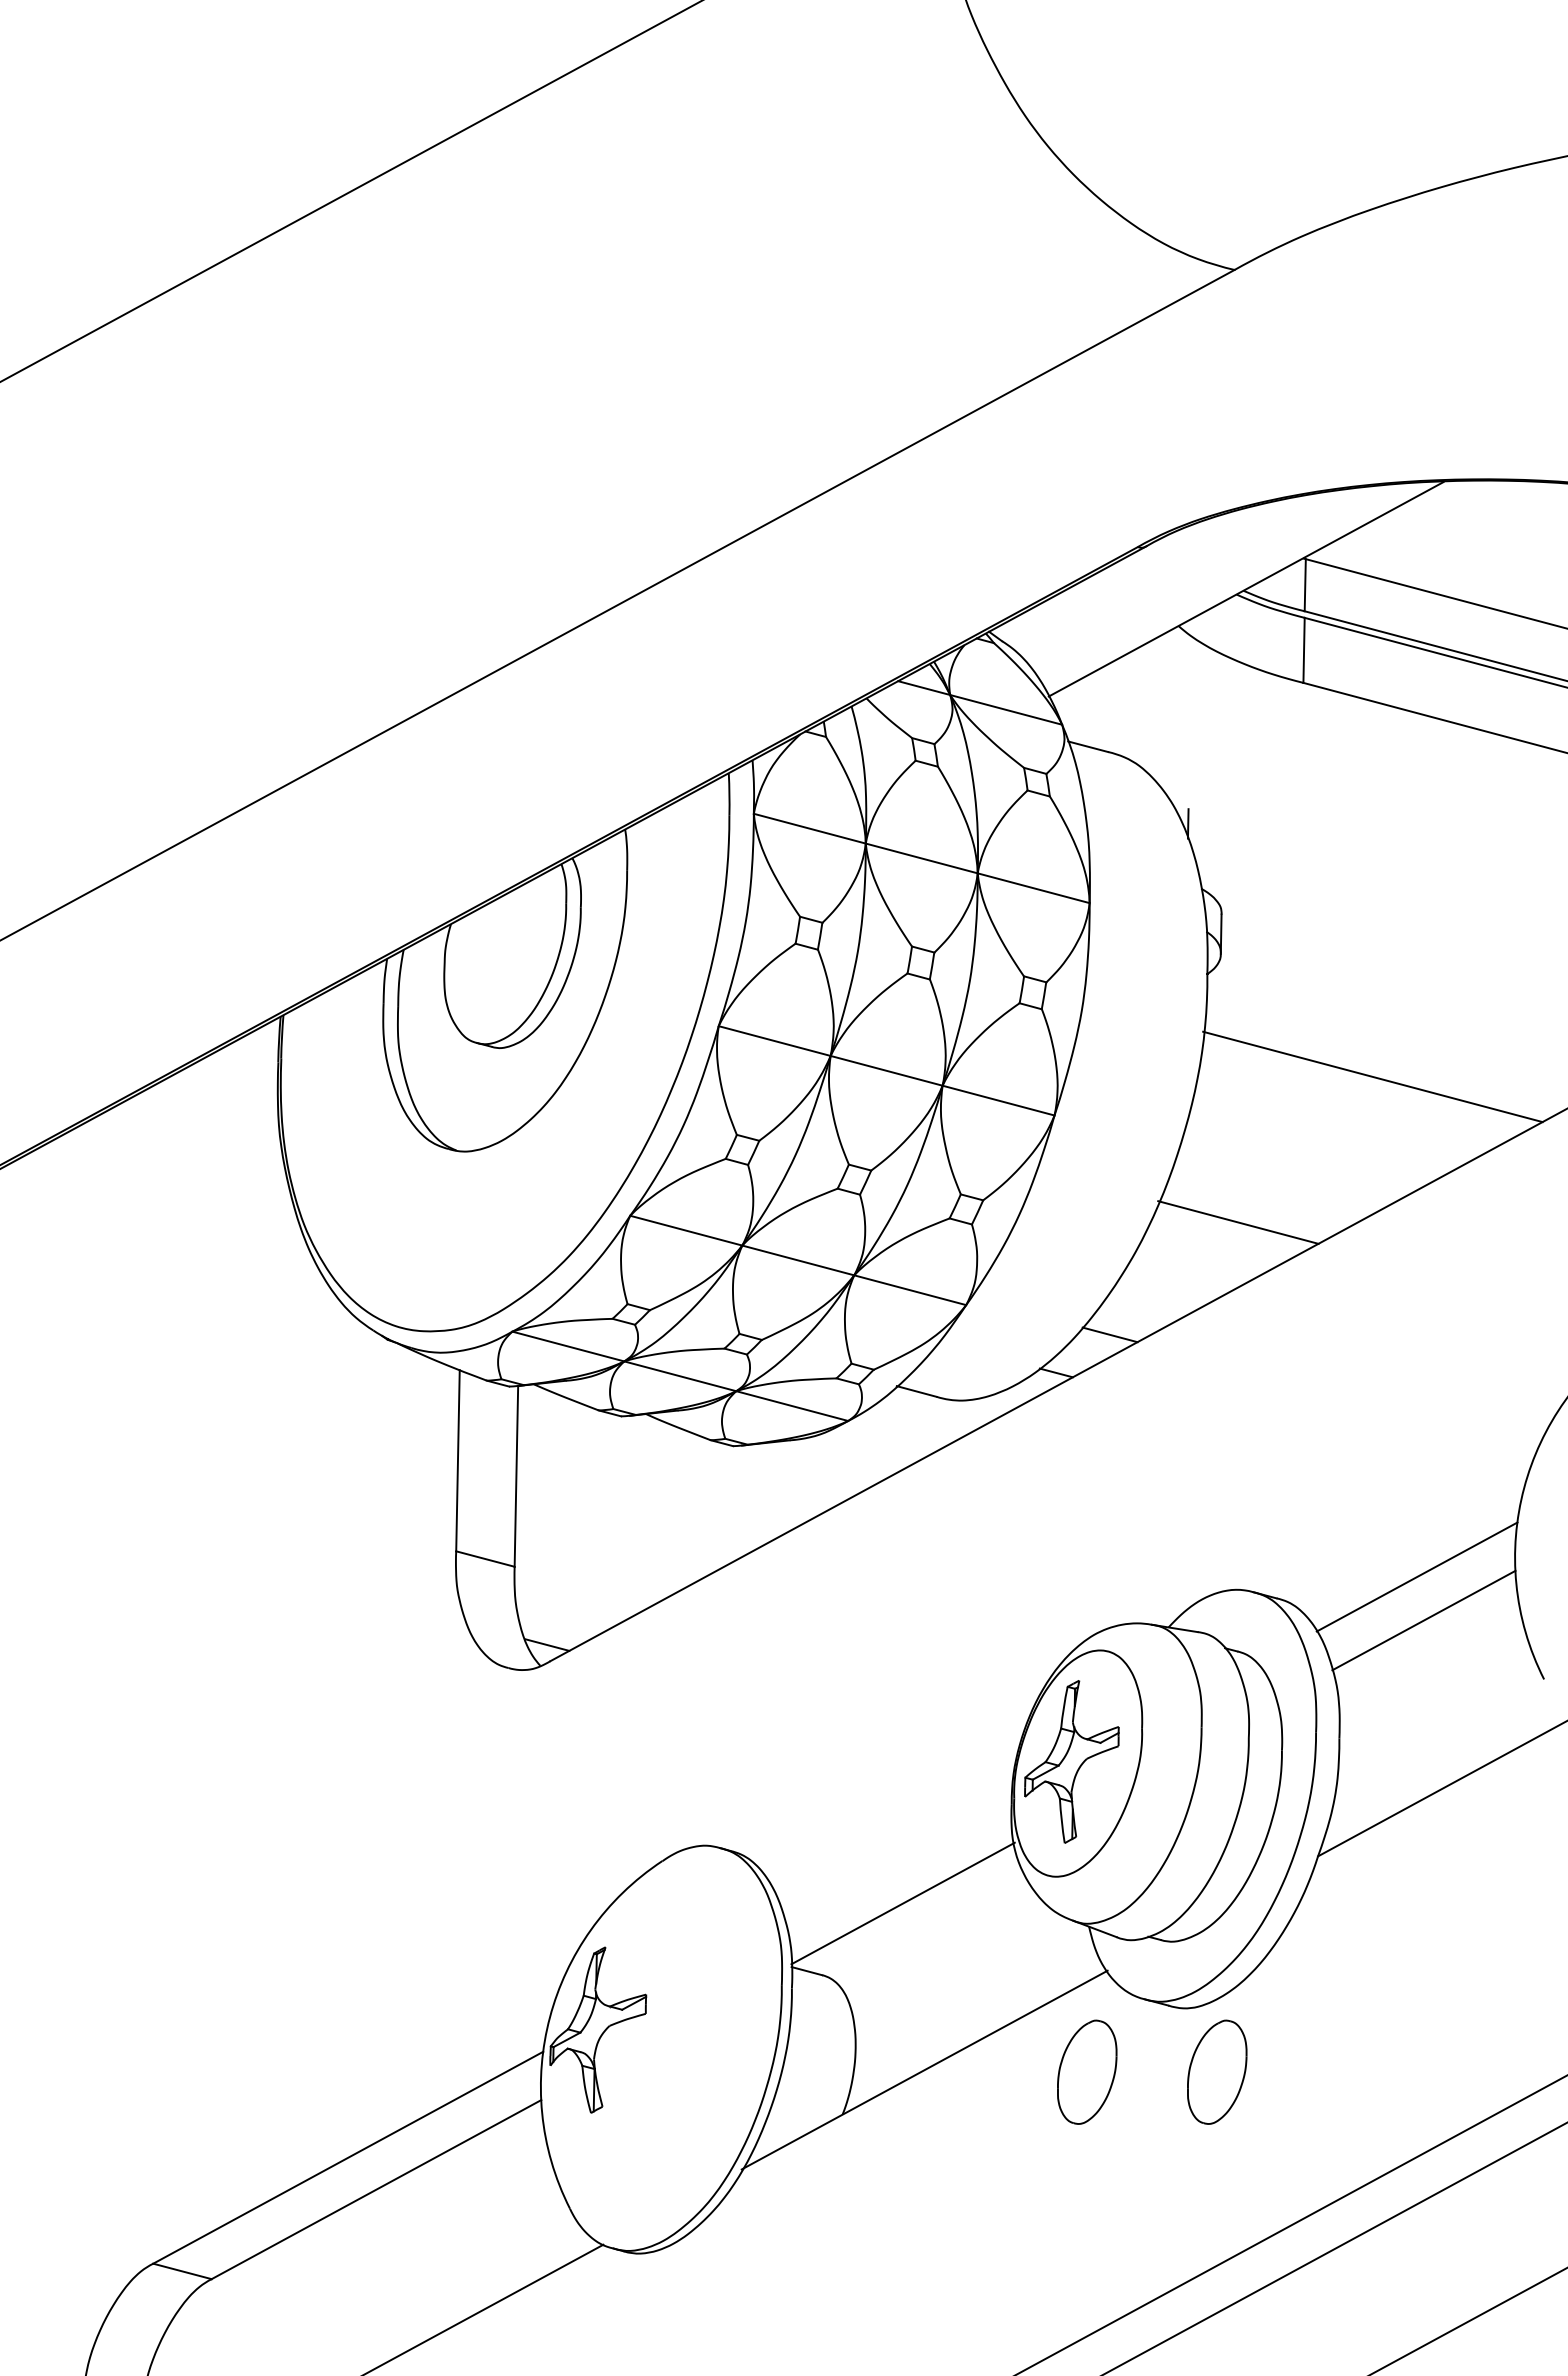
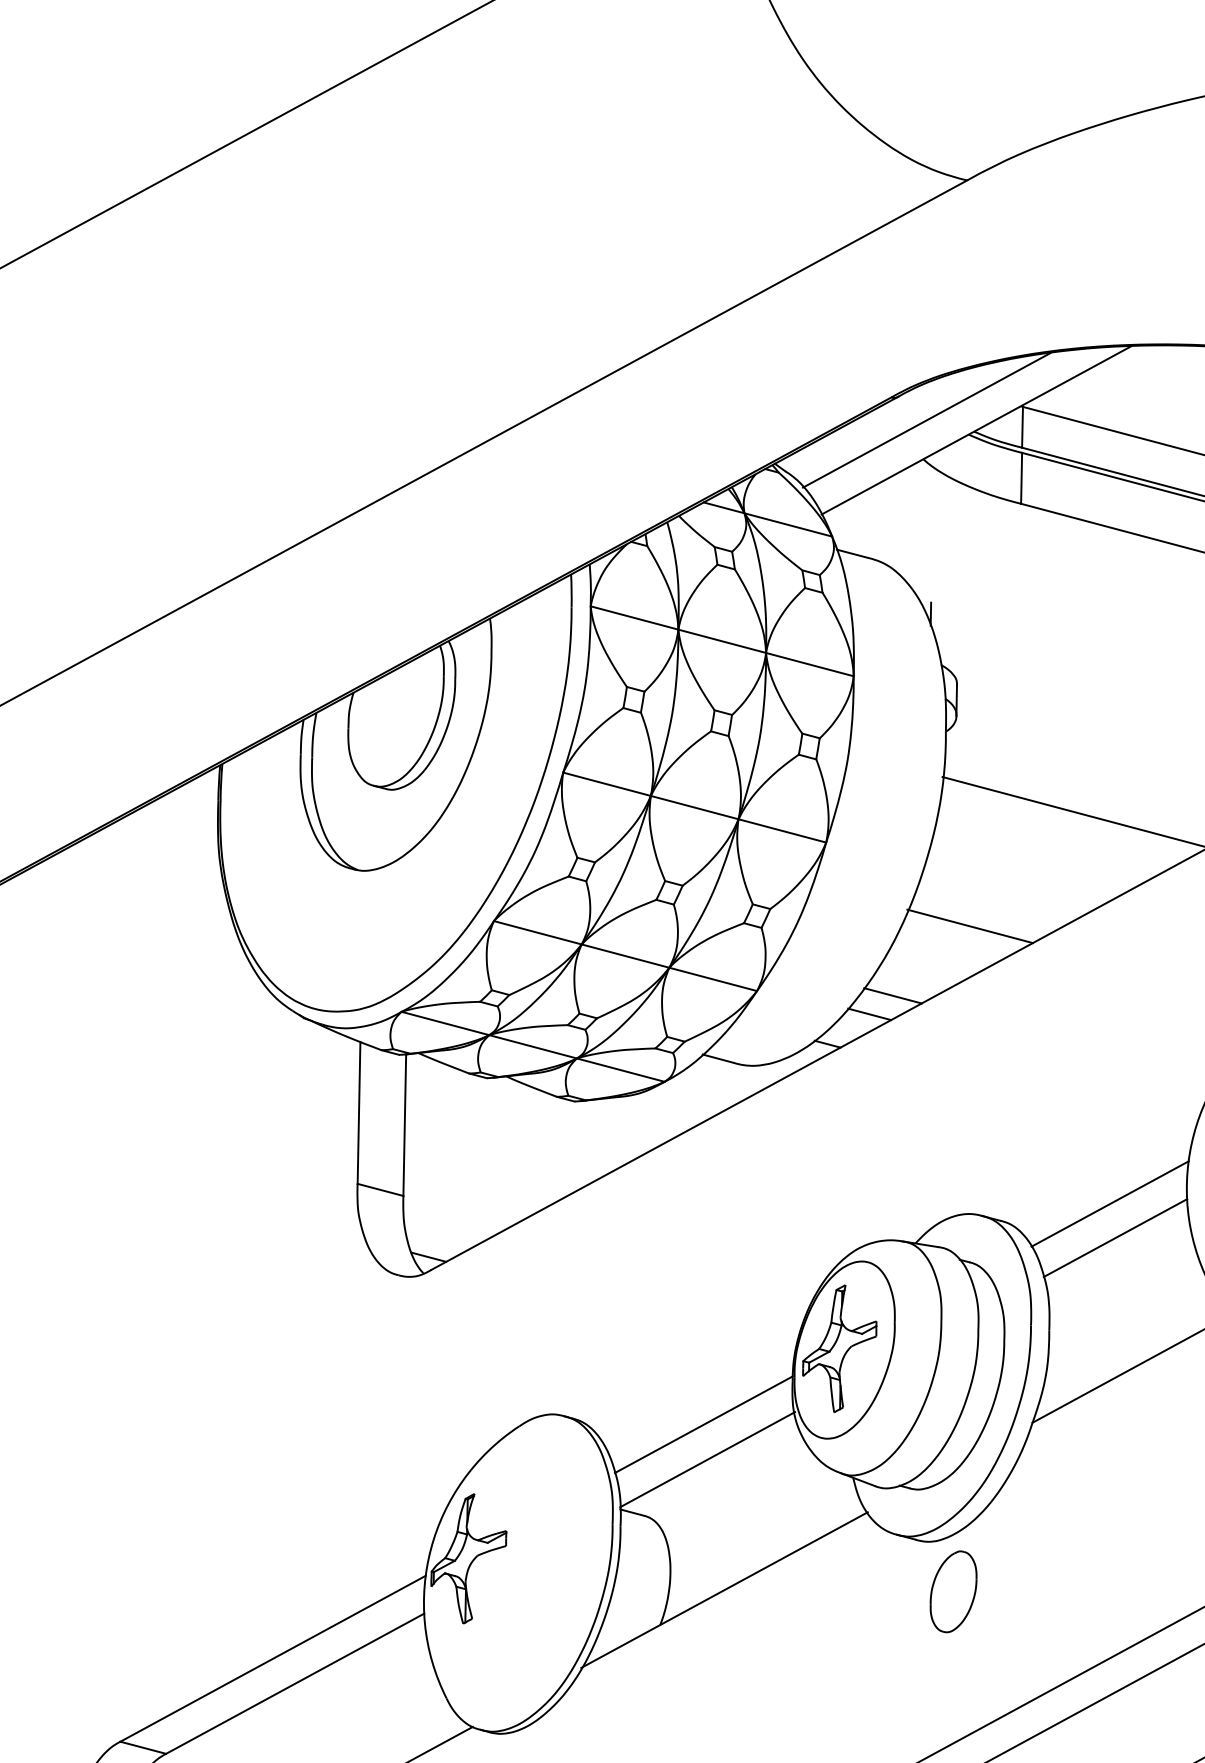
line: (1182, 576) -> (926, 420), added
line: (1139, 1310) -> (892, 995), added
line: (898, 1858) -> (704, 1424), added
part: (1087, 2071) -> (852, 1591), removed

